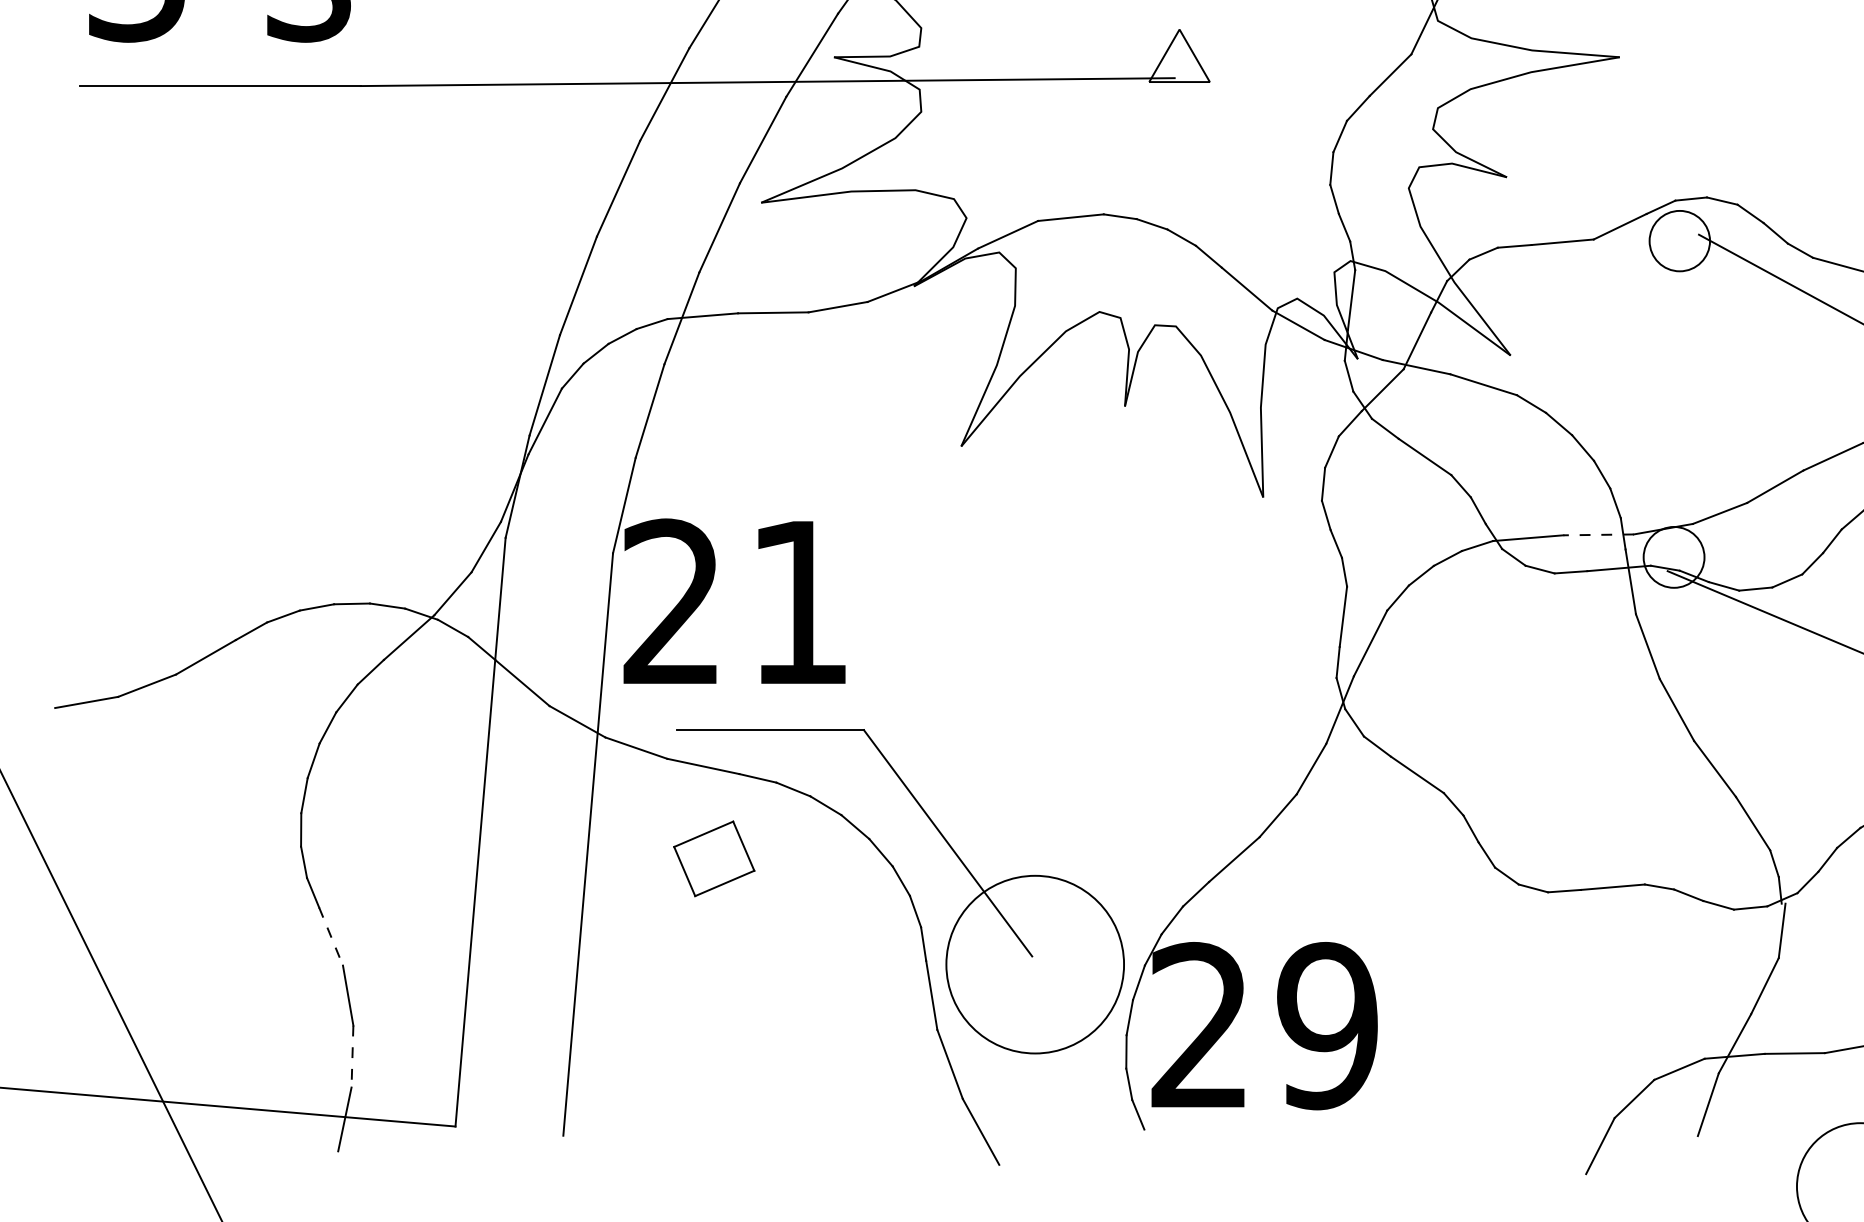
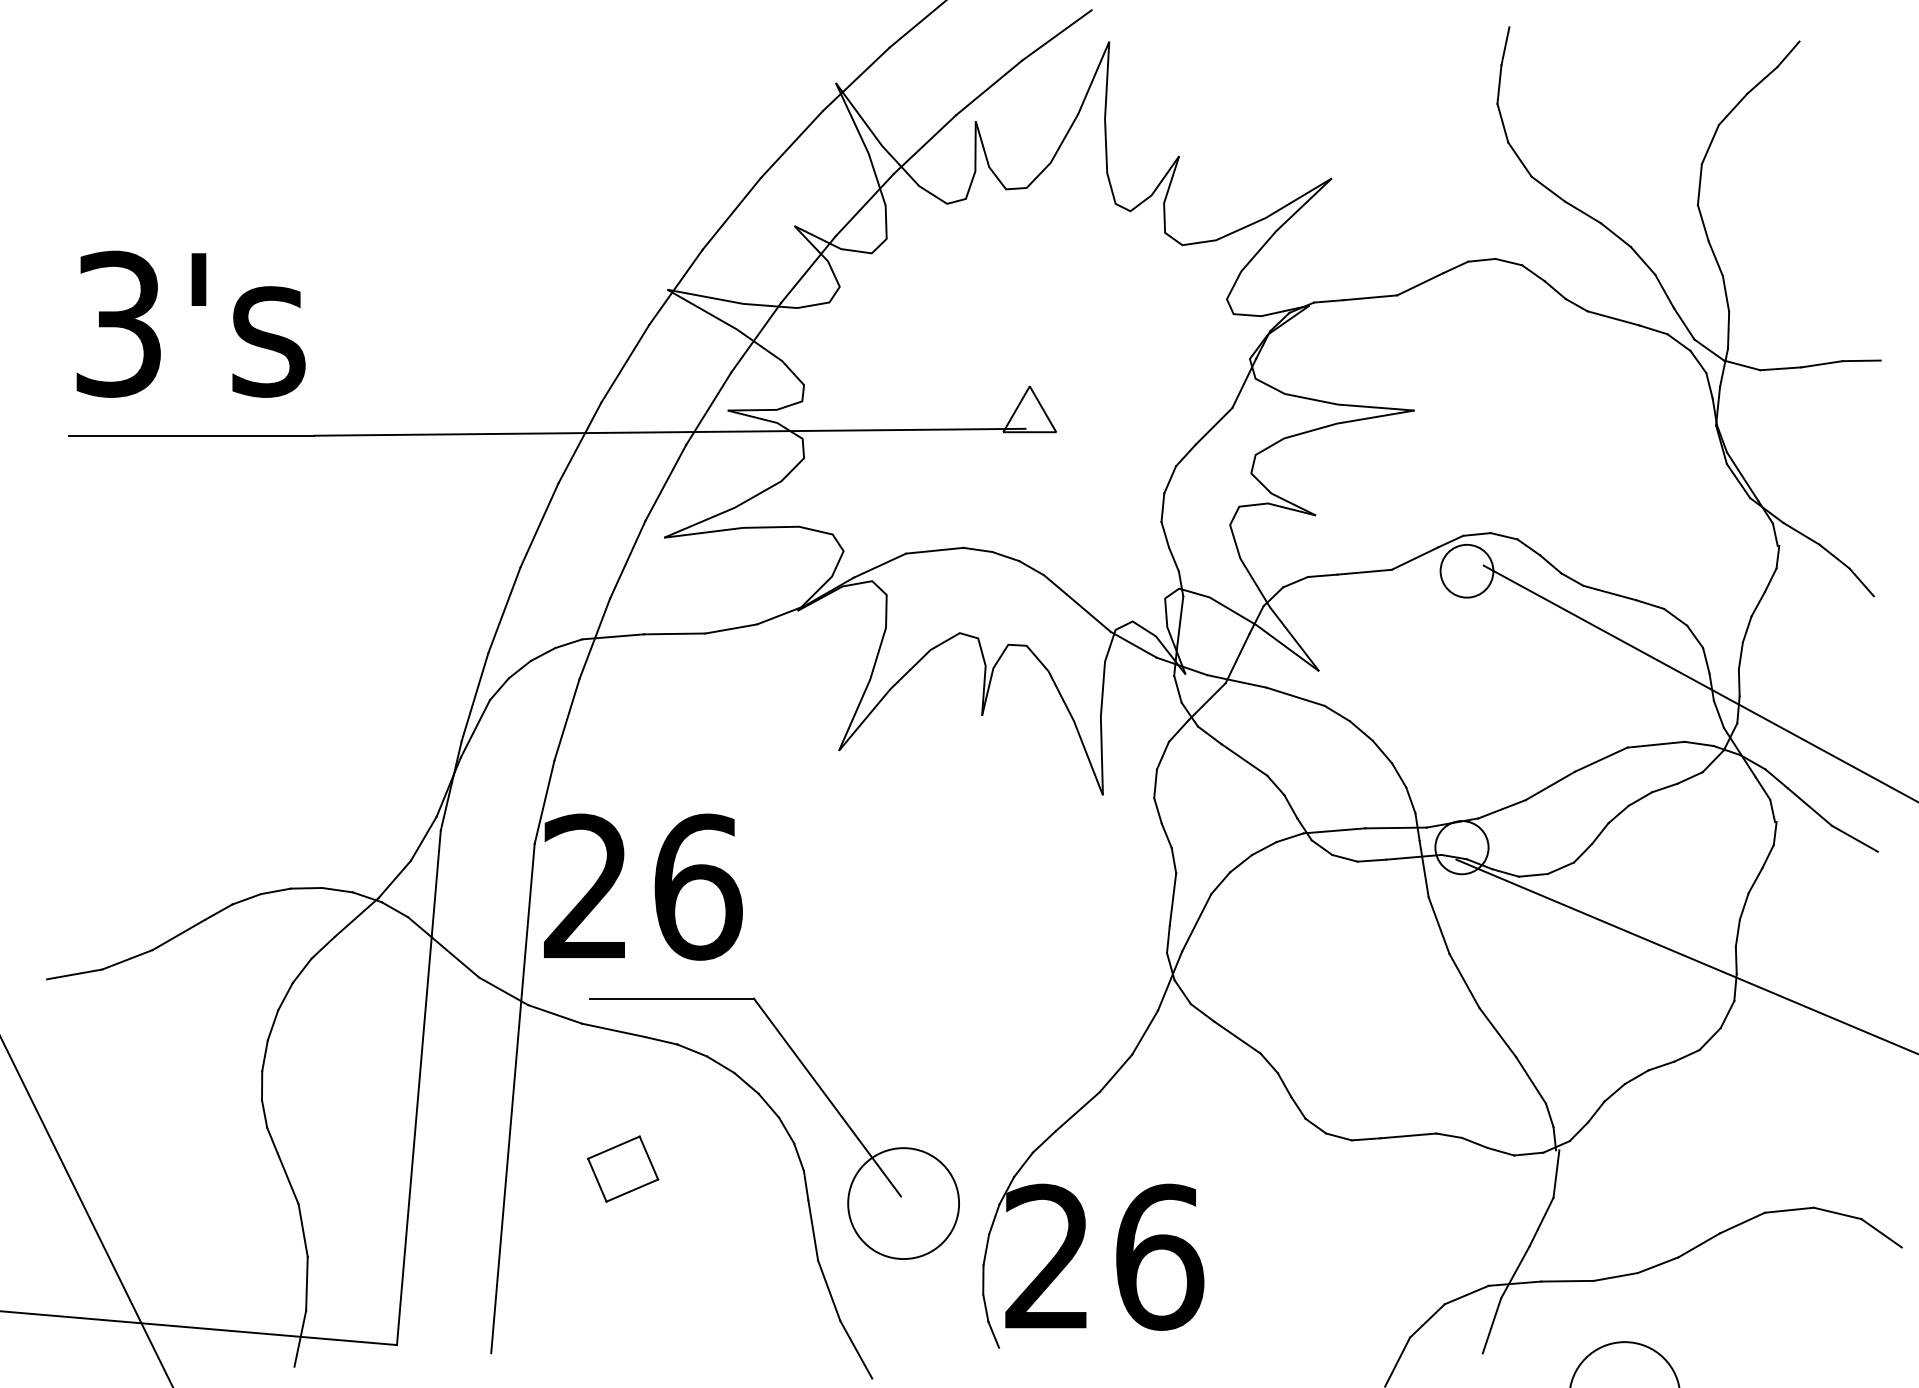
line: (1599, 534) -> (1396, 827), dashed -> solid
text: (800, 601) -> (698, 886), 21 -> 26
part: (714, 858) -> (623, 1168), moved
line: (331, 937) -> (288, 1179), dashed -> solid
circle: (1035, 964) -> (903, 1203), size x0.71
text: (1327, 1025) -> (1159, 1256), 29 -> 26
line: (351, 1057) -> (306, 1284), dashed -> solid

